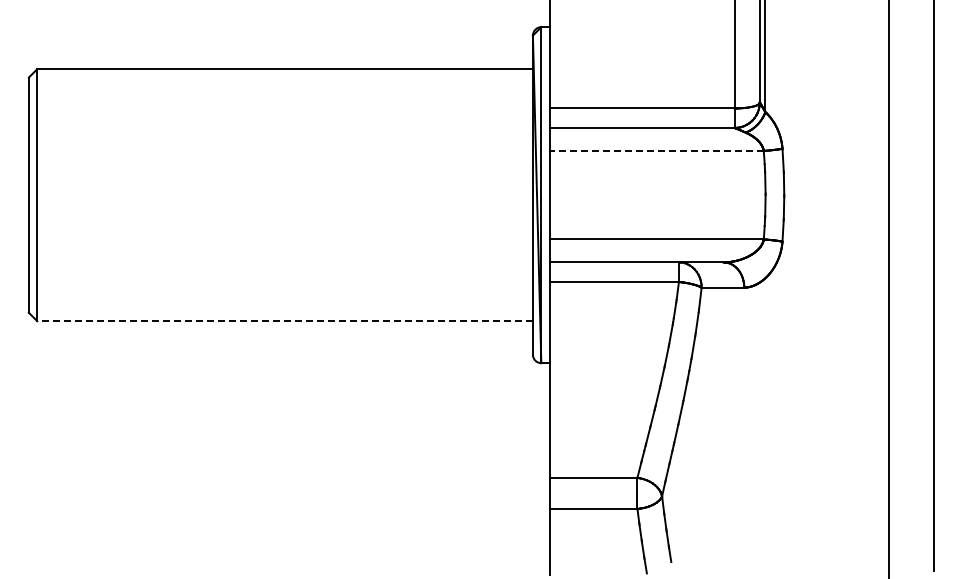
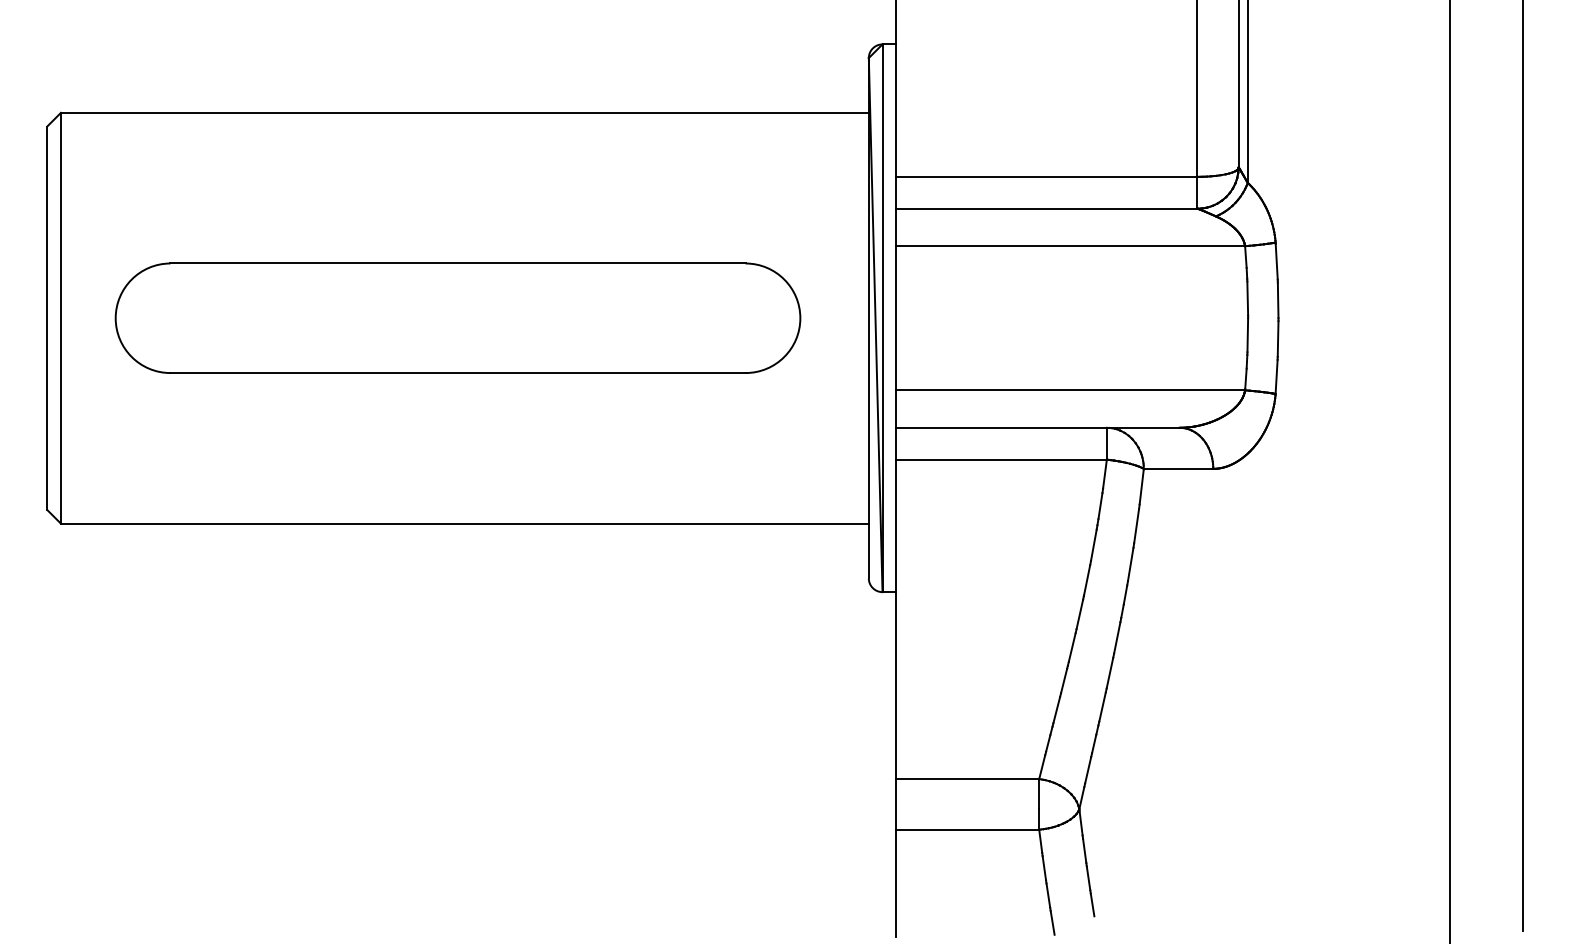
line: (656, 150) -> (1070, 245), dashed -> solid
part: (280, 194) -> (457, 317), added
line: (285, 321) -> (465, 524), dashed -> solid

